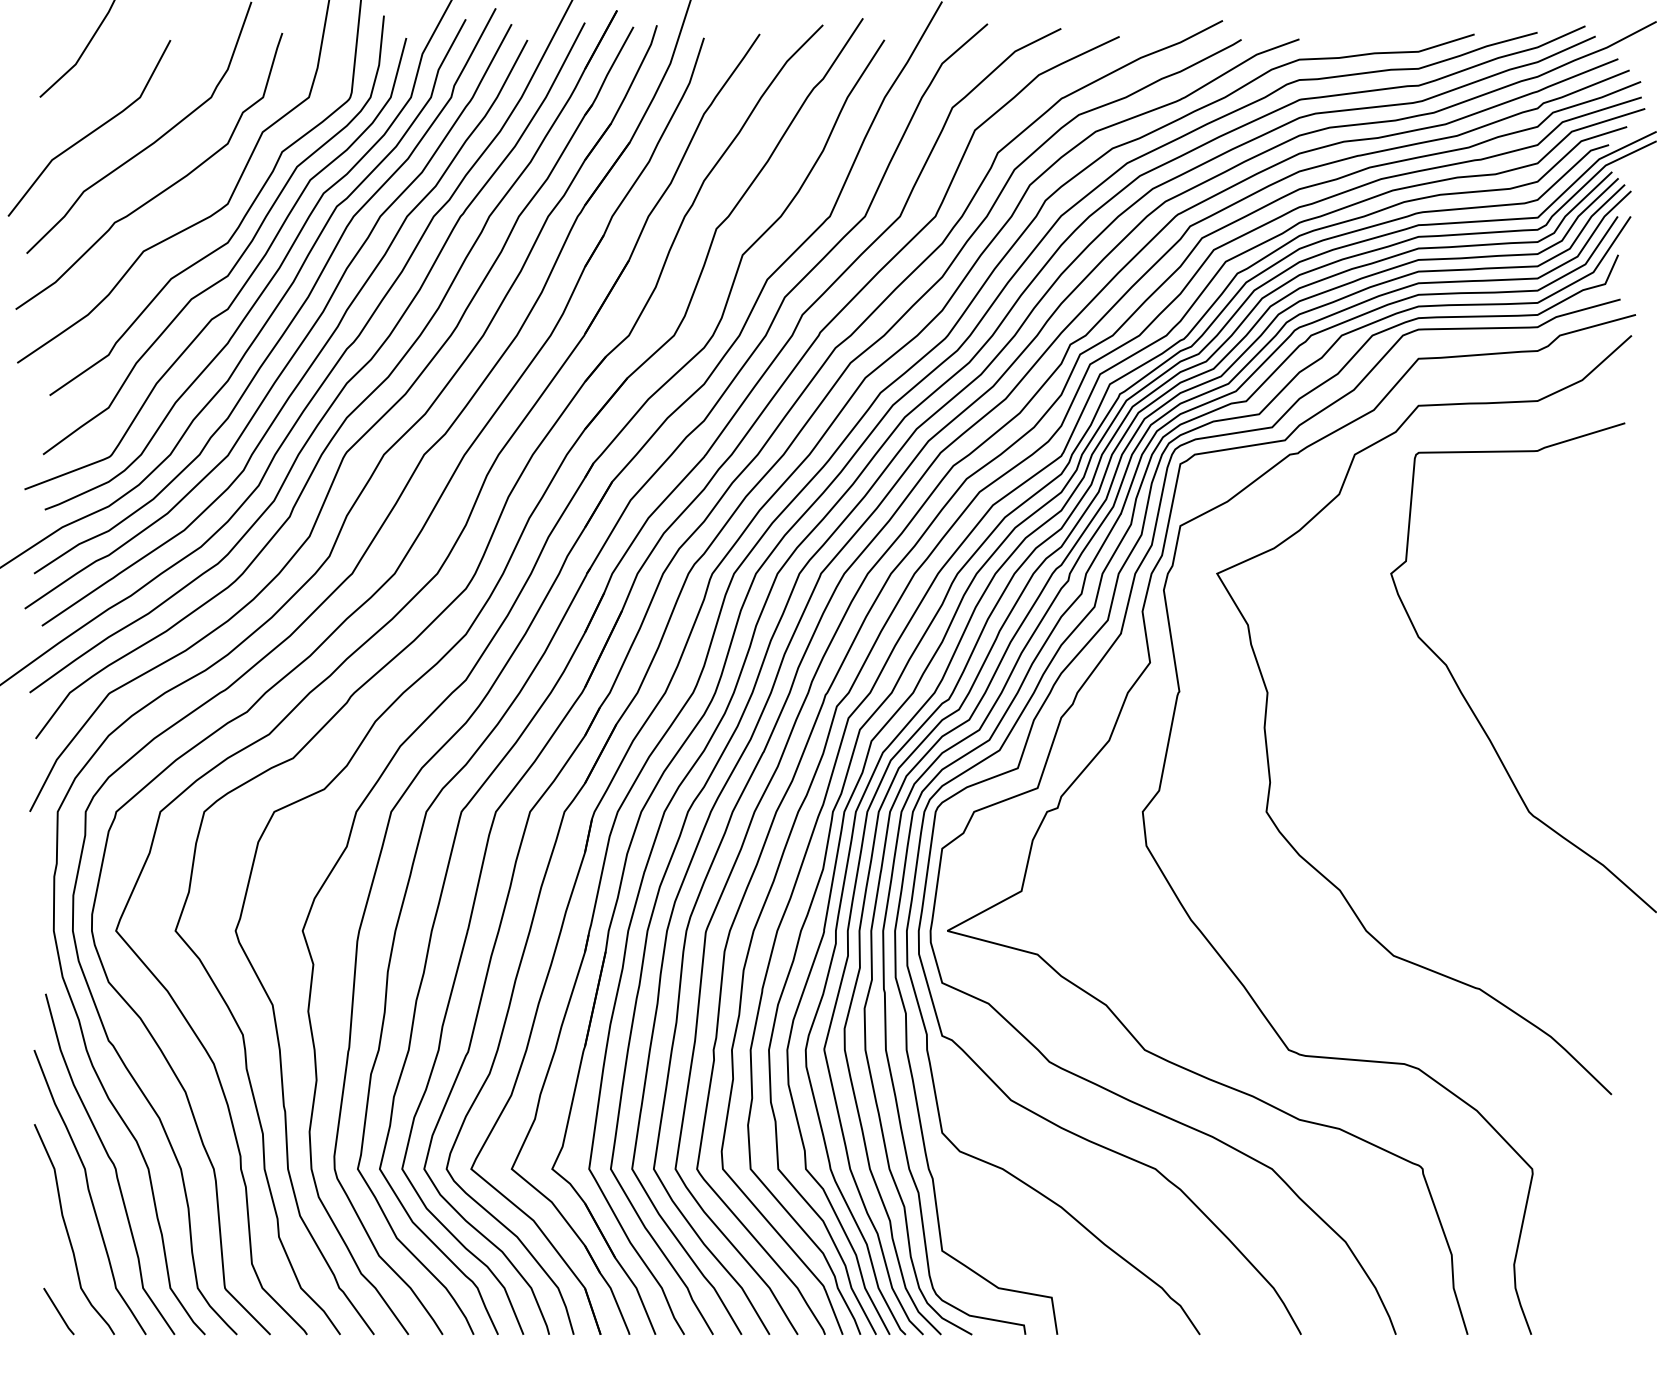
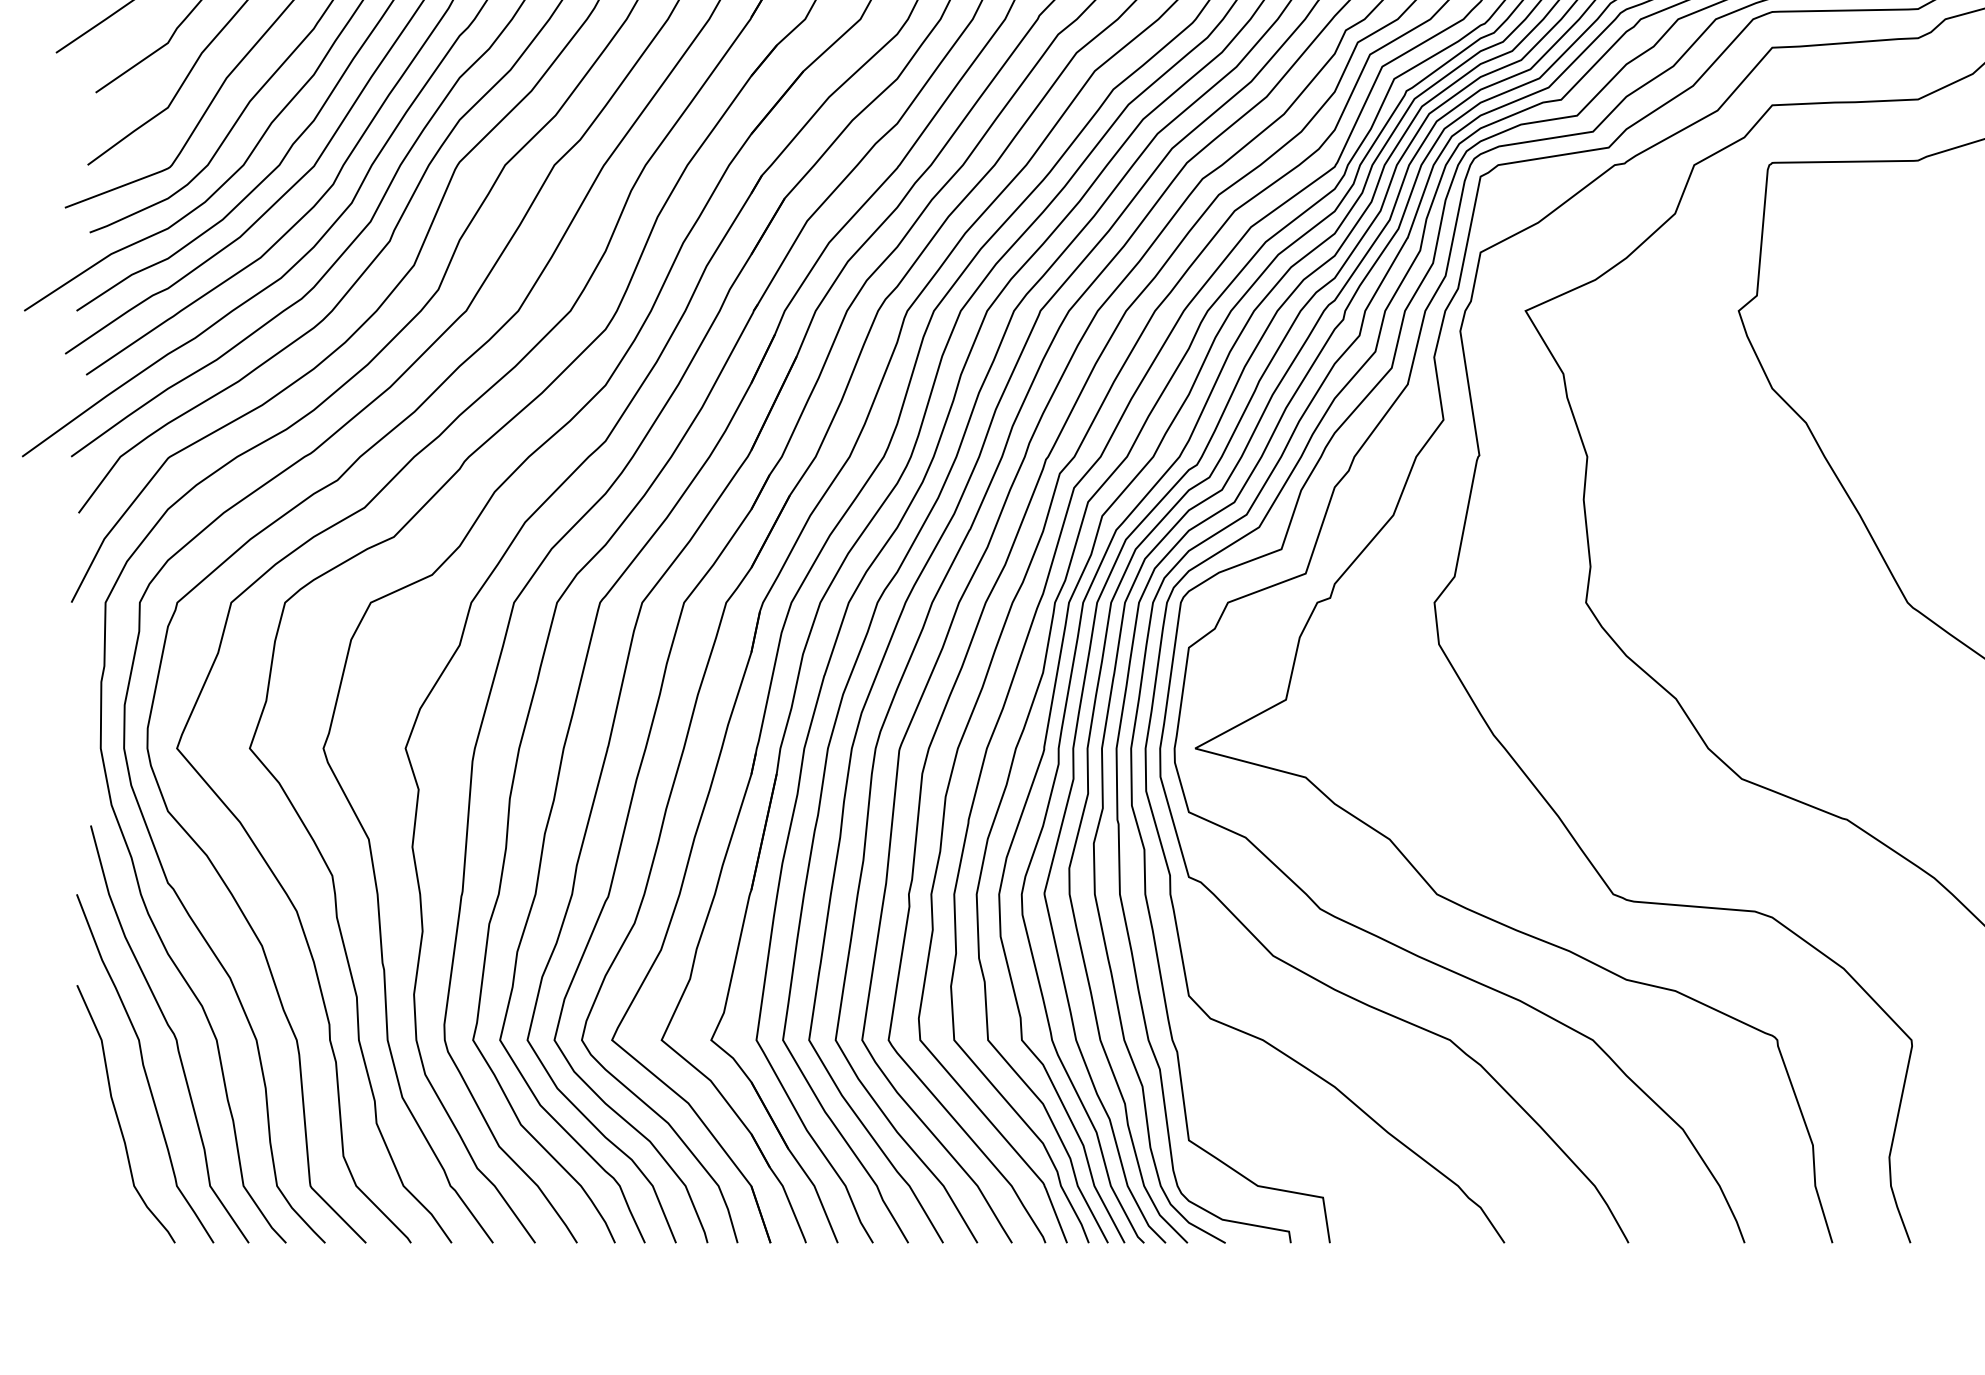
line: (58, 1311) -> (106, 1214), removed

